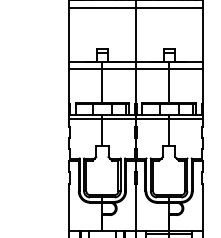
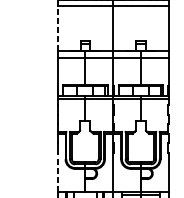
line: (69, 34) -> (57, 28), solid -> dashed
line: (69, 206) -> (57, 171), solid -> dashed

